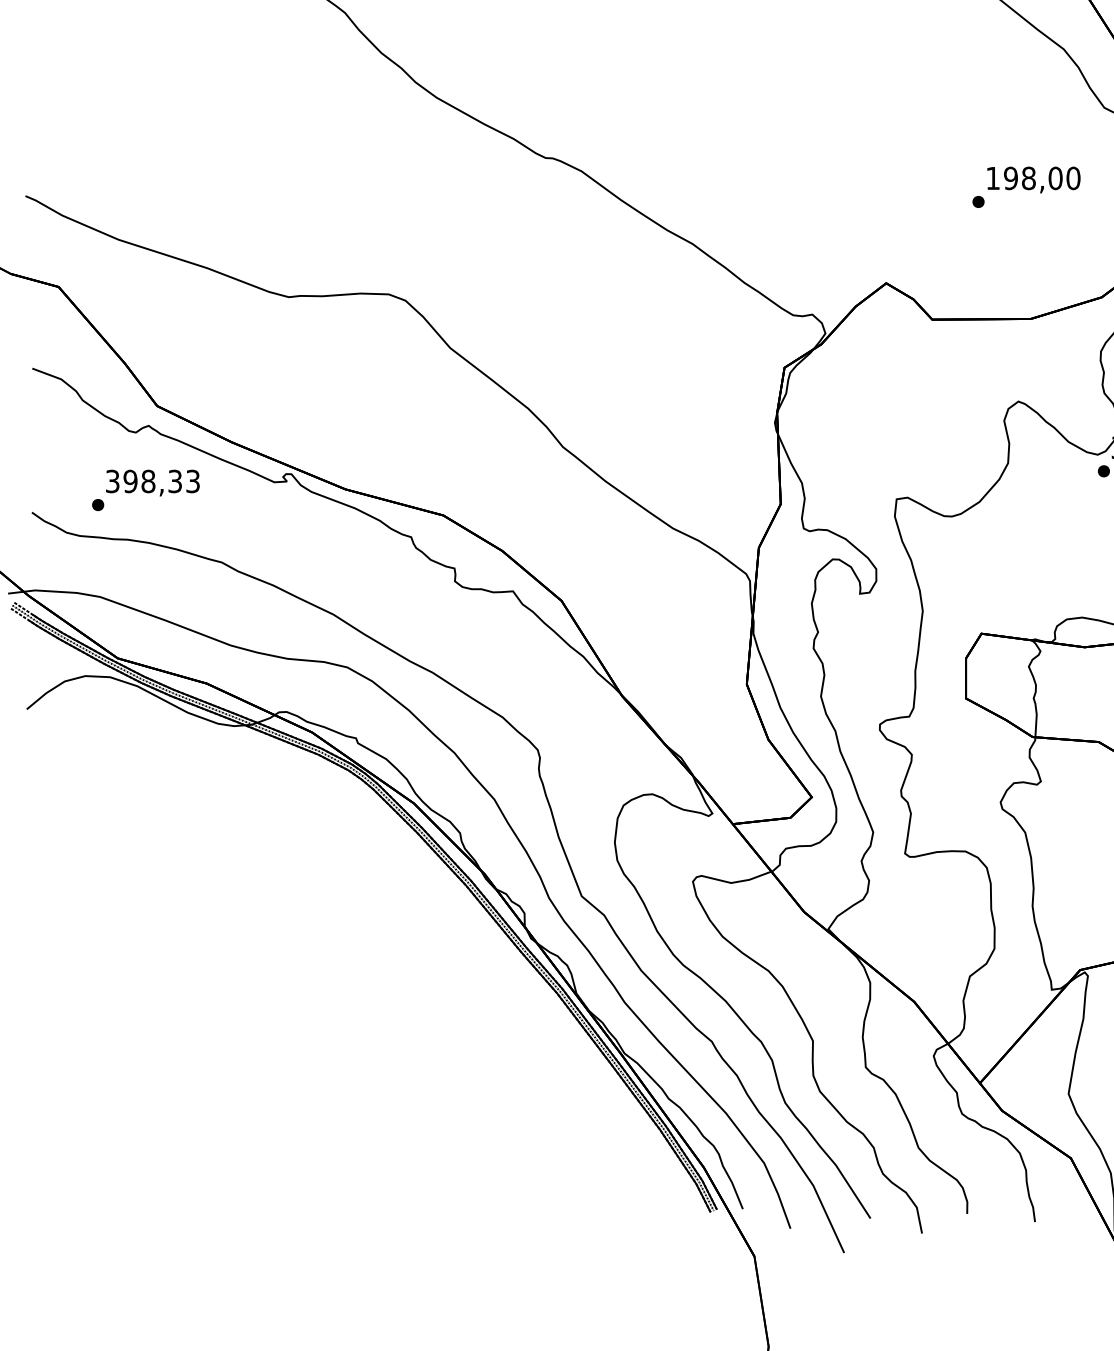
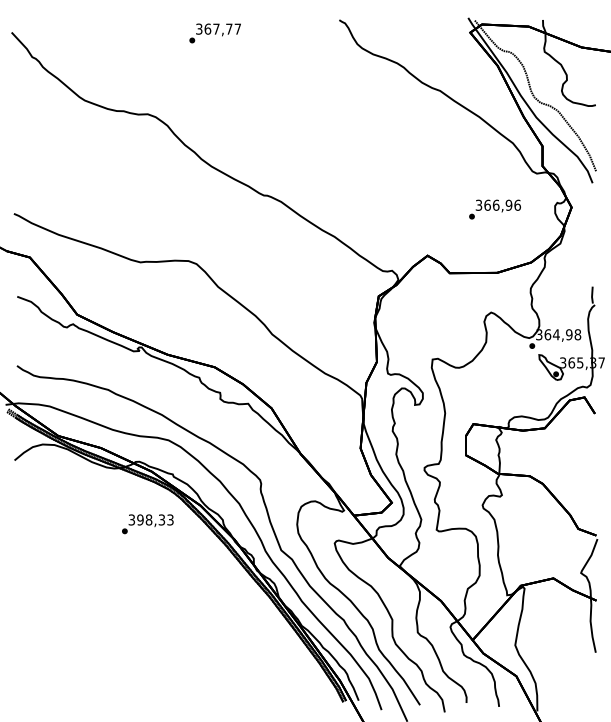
text: (1033, 176) -> (498, 204), 198,00 -> 366,96
text: (145, 490) -> (147, 524), moved

